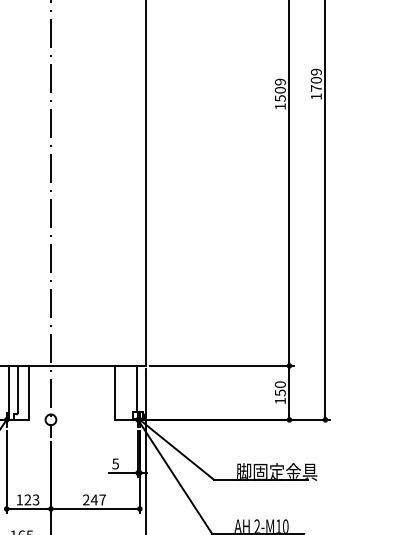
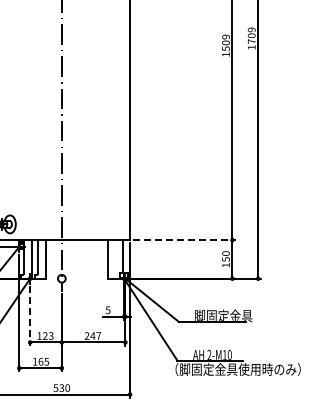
line: (222, 366) -> (184, 240), solid -> dashed
line: (7, 472) -> (30, 316), solid -> dashed

